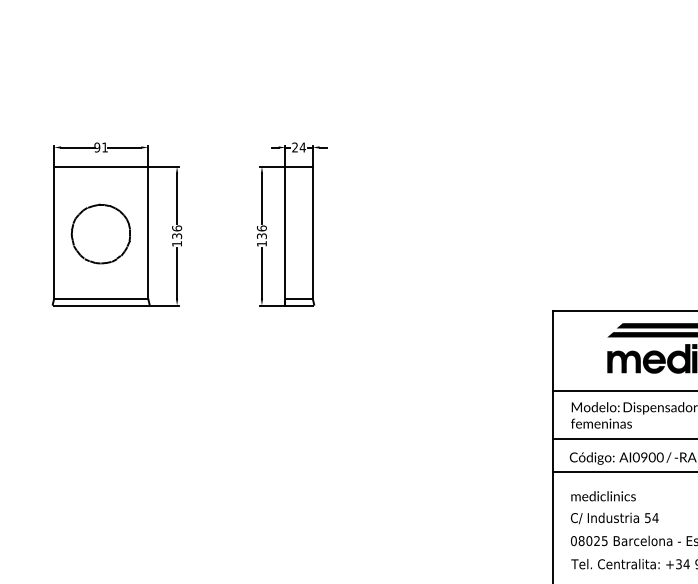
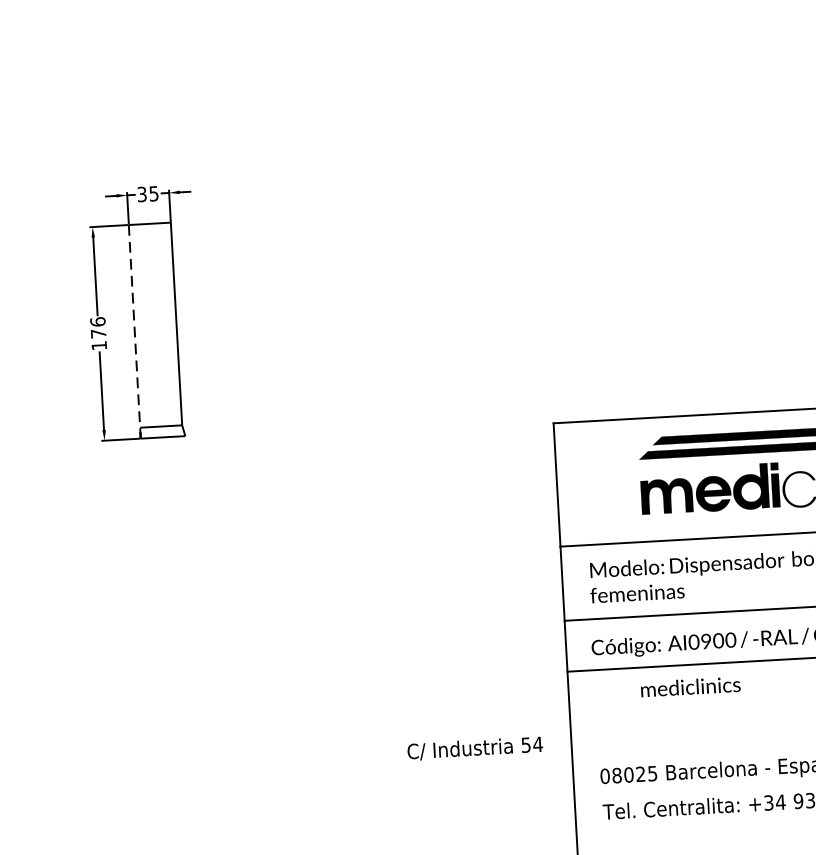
text: (299, 147) -> (148, 194), 24 -> 35
text: (261, 236) -> (97, 334), 136 -> 176
line: (285, 236) -> (134, 332), solid -> dashed
text: (603, 496) -> (690, 687), moved
text: (614, 518) -> (474, 748), moved

